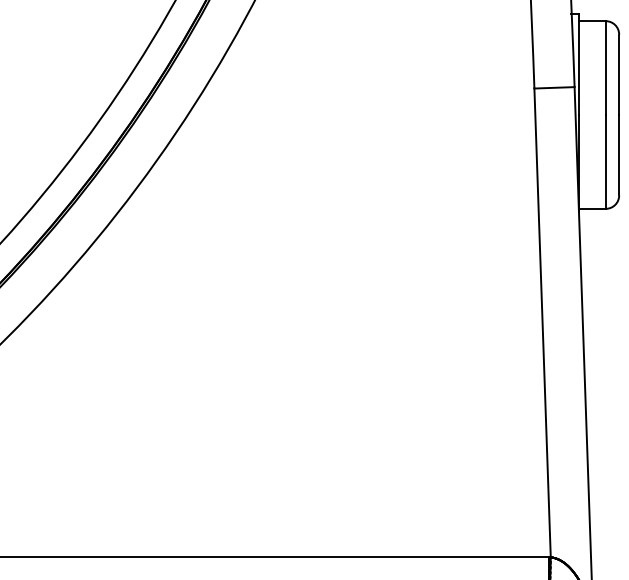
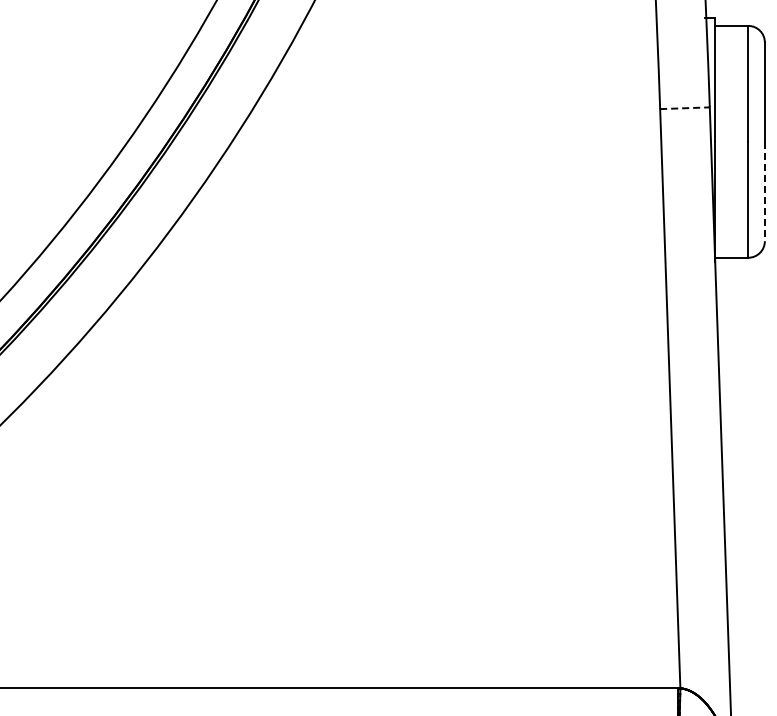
line: (554, 88) -> (684, 108), solid -> dashed
line: (618, 155) -> (764, 191), solid -> dashed

